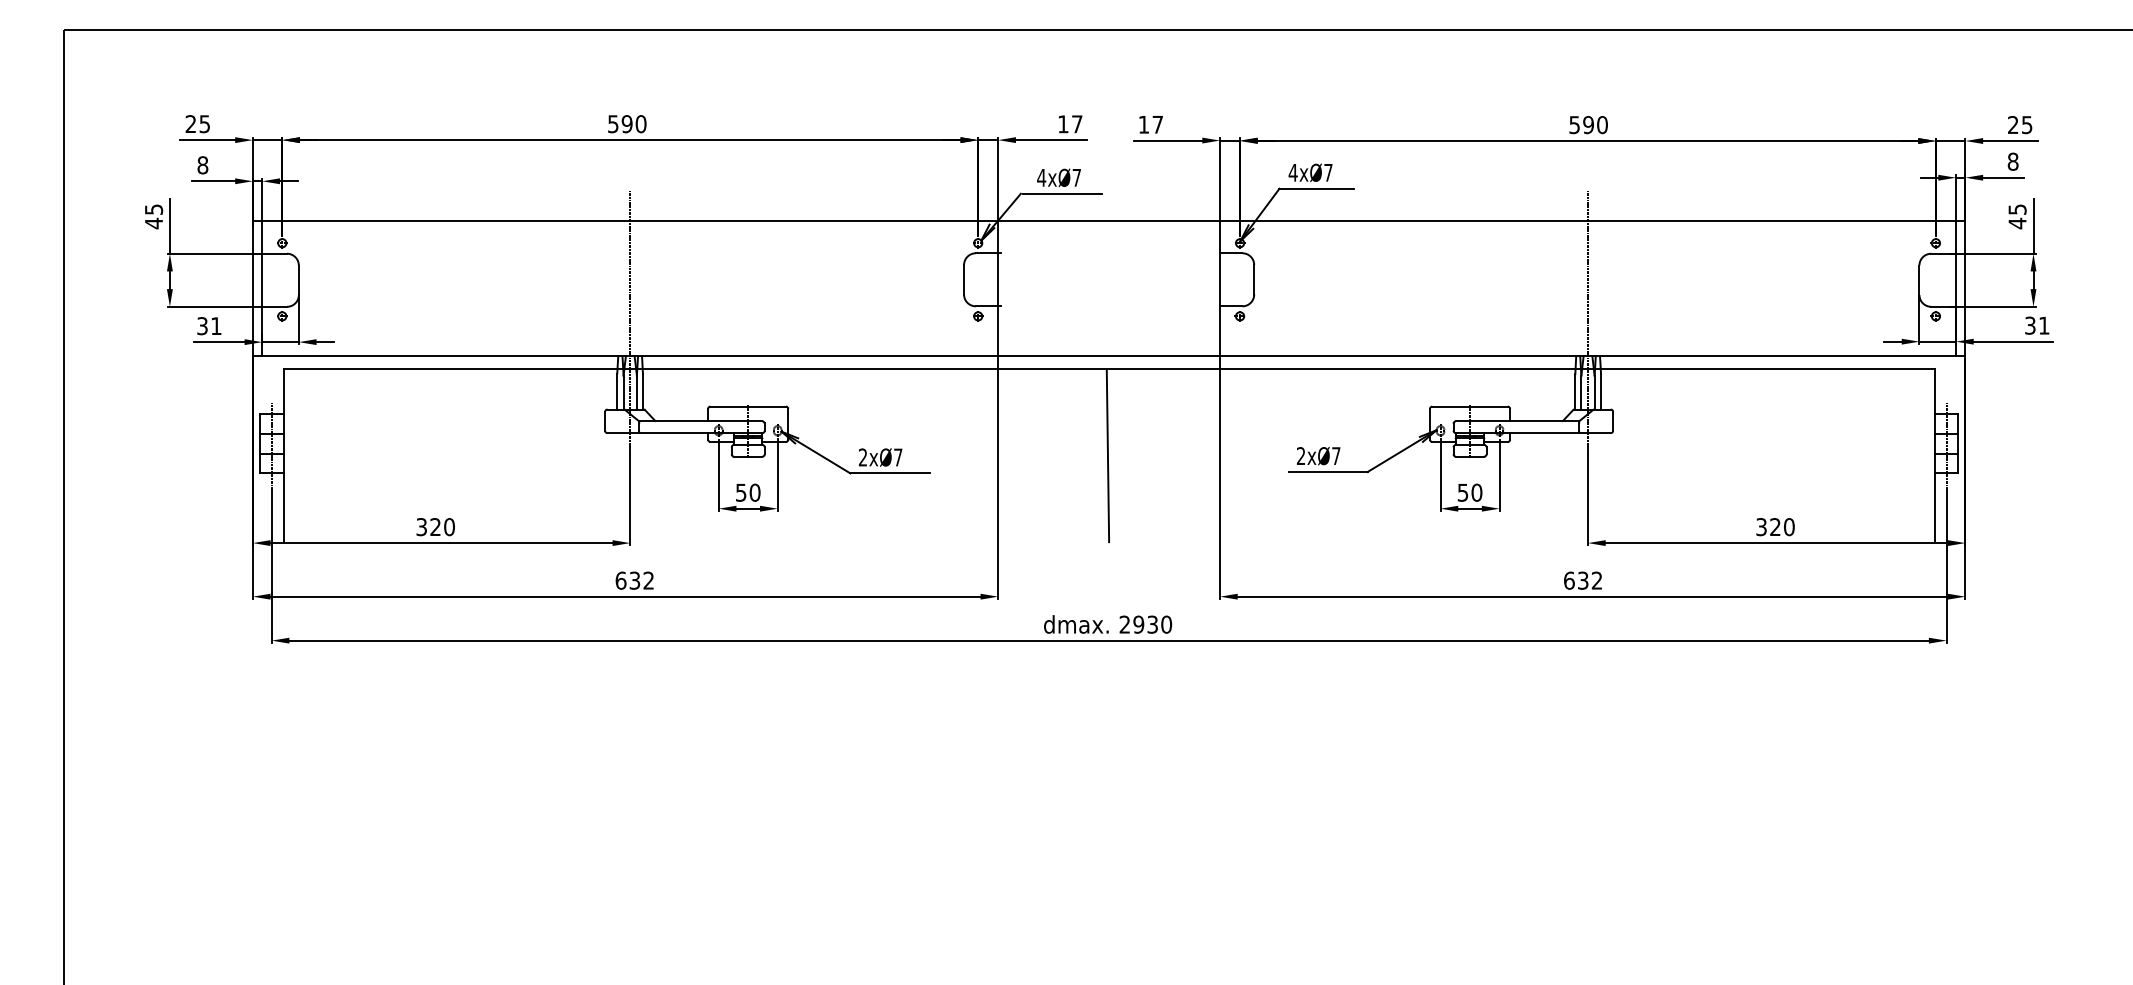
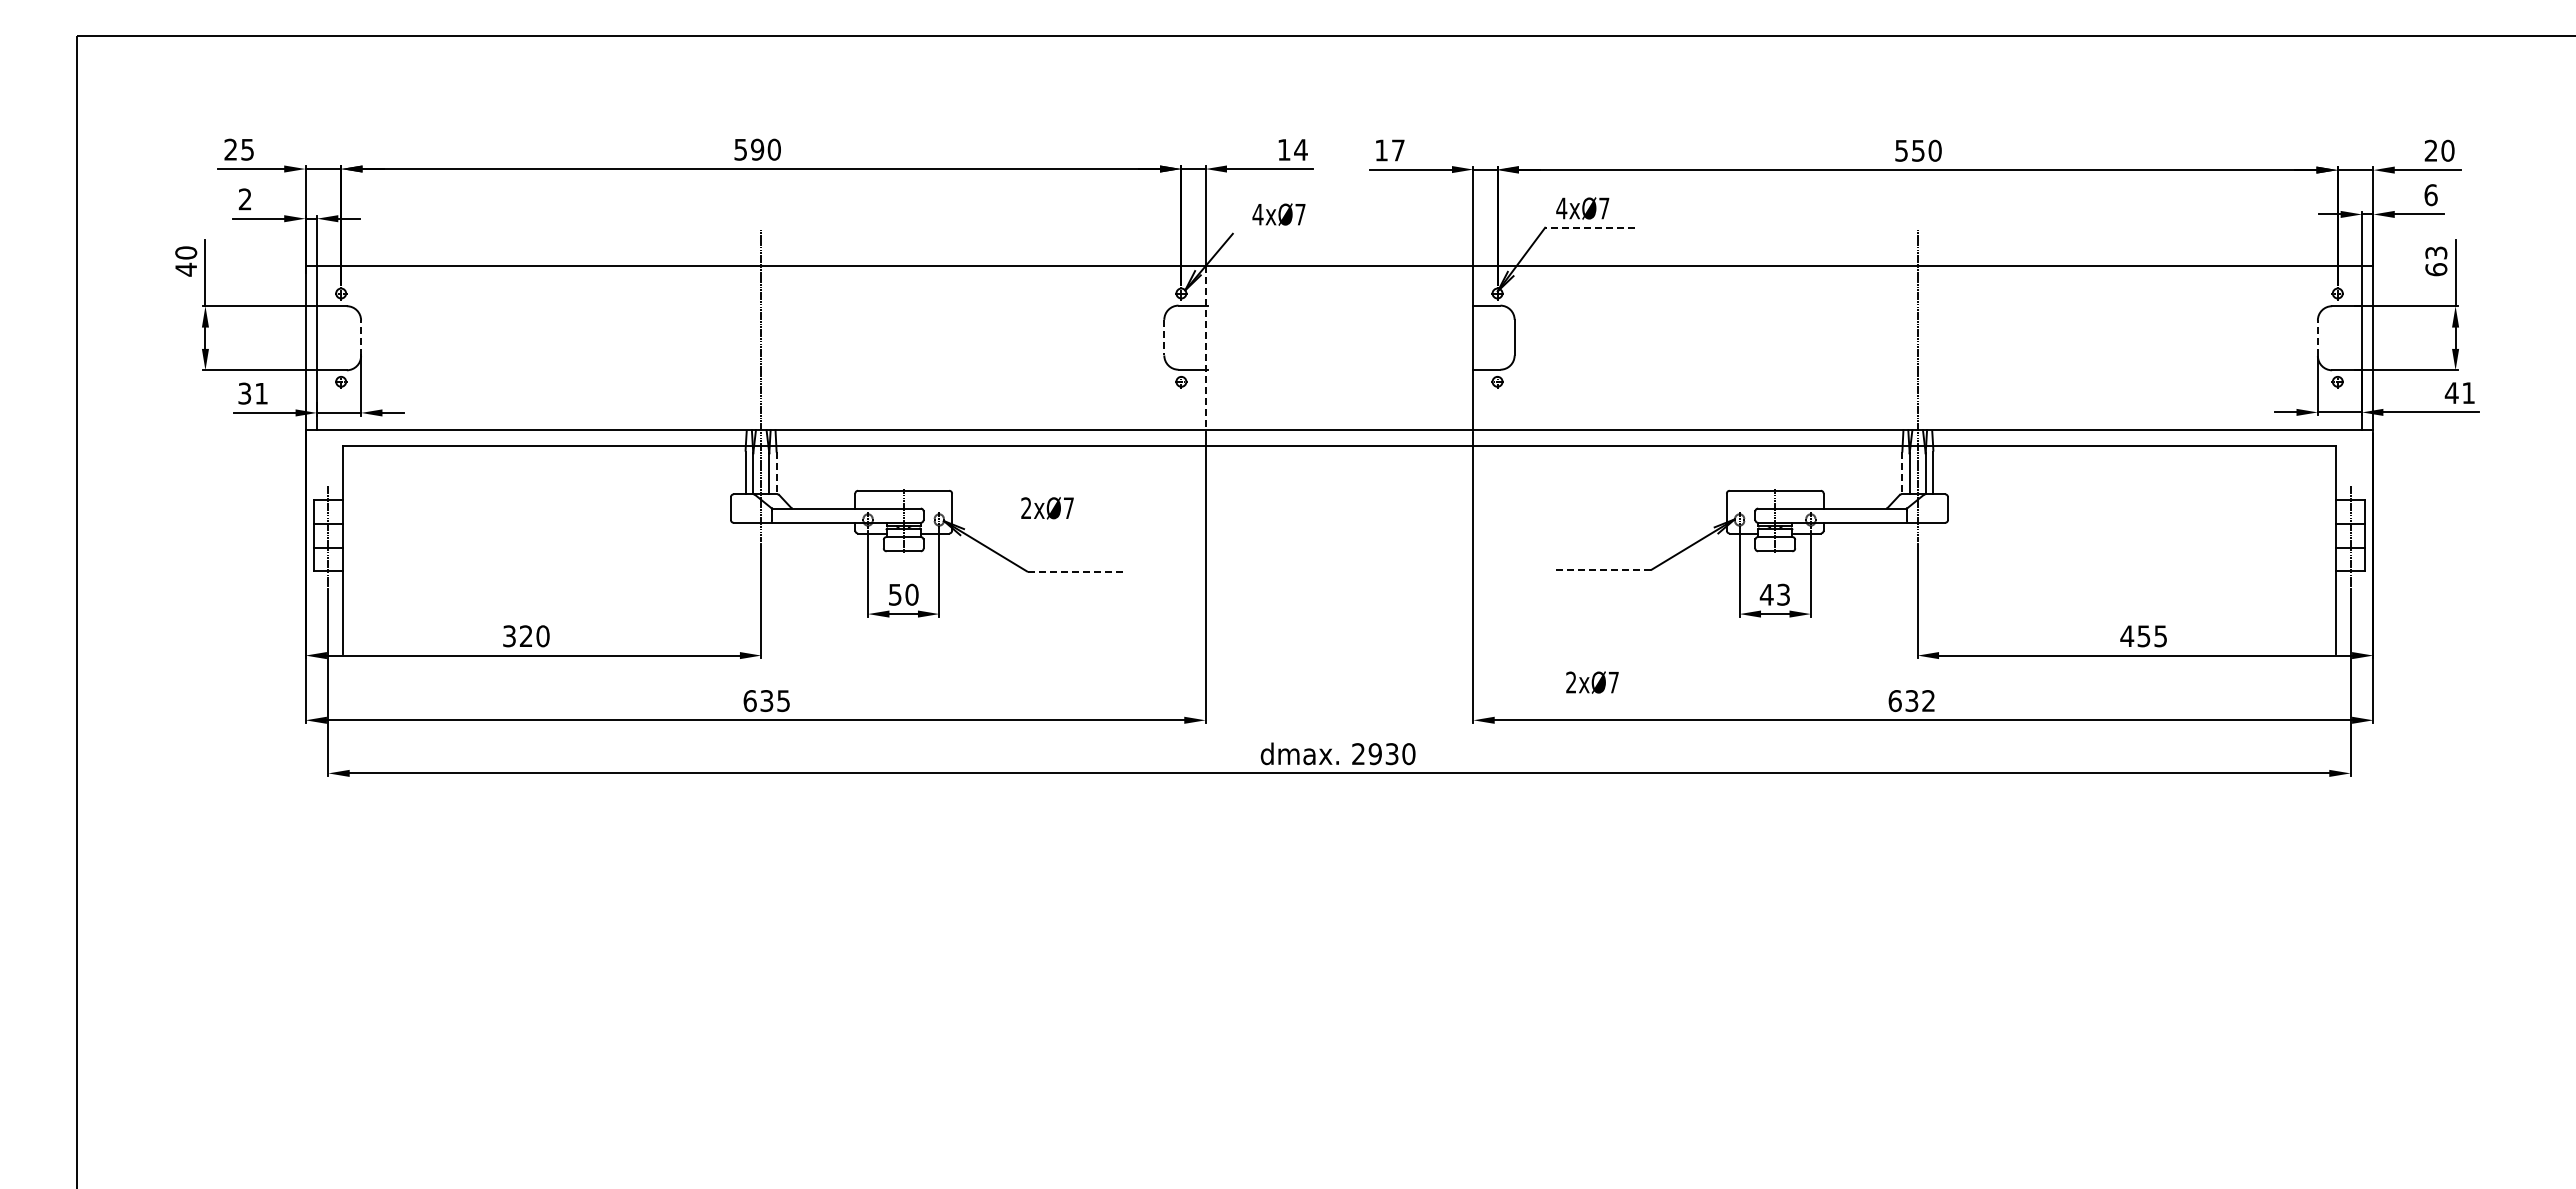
text: (1076, 123) -> (1300, 149), 17 -> 14
text: (1587, 124) -> (1917, 150), 590 -> 550
text: (2026, 124) -> (2447, 150), 25 -> 20
text: (2012, 161) -> (2430, 194), 8 -> 6
text: (202, 165) -> (244, 199), 8 -> 2
line: (1317, 188) -> (1590, 227), solid -> dashed
line: (1062, 193) -> (1283, 233), removed
text: (154, 209) -> (186, 252), 45 -> 40
text: (2017, 216) -> (2436, 261), 45 -> 63
line: (964, 279) -> (1164, 337), solid -> dashed
line: (299, 280) -> (361, 338), solid -> dashed
line: (1919, 280) -> (2317, 338), solid -> dashed
line: (998, 288) -> (1205, 348), solid -> dashed
text: (2030, 326) -> (2451, 393), 31 -> 41
line: (642, 392) -> (776, 473), solid -> dashed
line: (1575, 392) -> (1902, 473), solid -> dashed
line: (1107, 455) -> (1337, 549), removed
text: (1318, 456) -> (1592, 682), moved
text: (880, 457) -> (1047, 508), moved
line: (1327, 471) -> (1603, 569), solid -> dashed
line: (889, 473) -> (1074, 571), solid -> dashed
text: (1469, 492) -> (1774, 594), 50 -> 43
text: (1775, 527) -> (2143, 636), 320 -> 455
text: (648, 581) -> (783, 701), 632 -> 635

